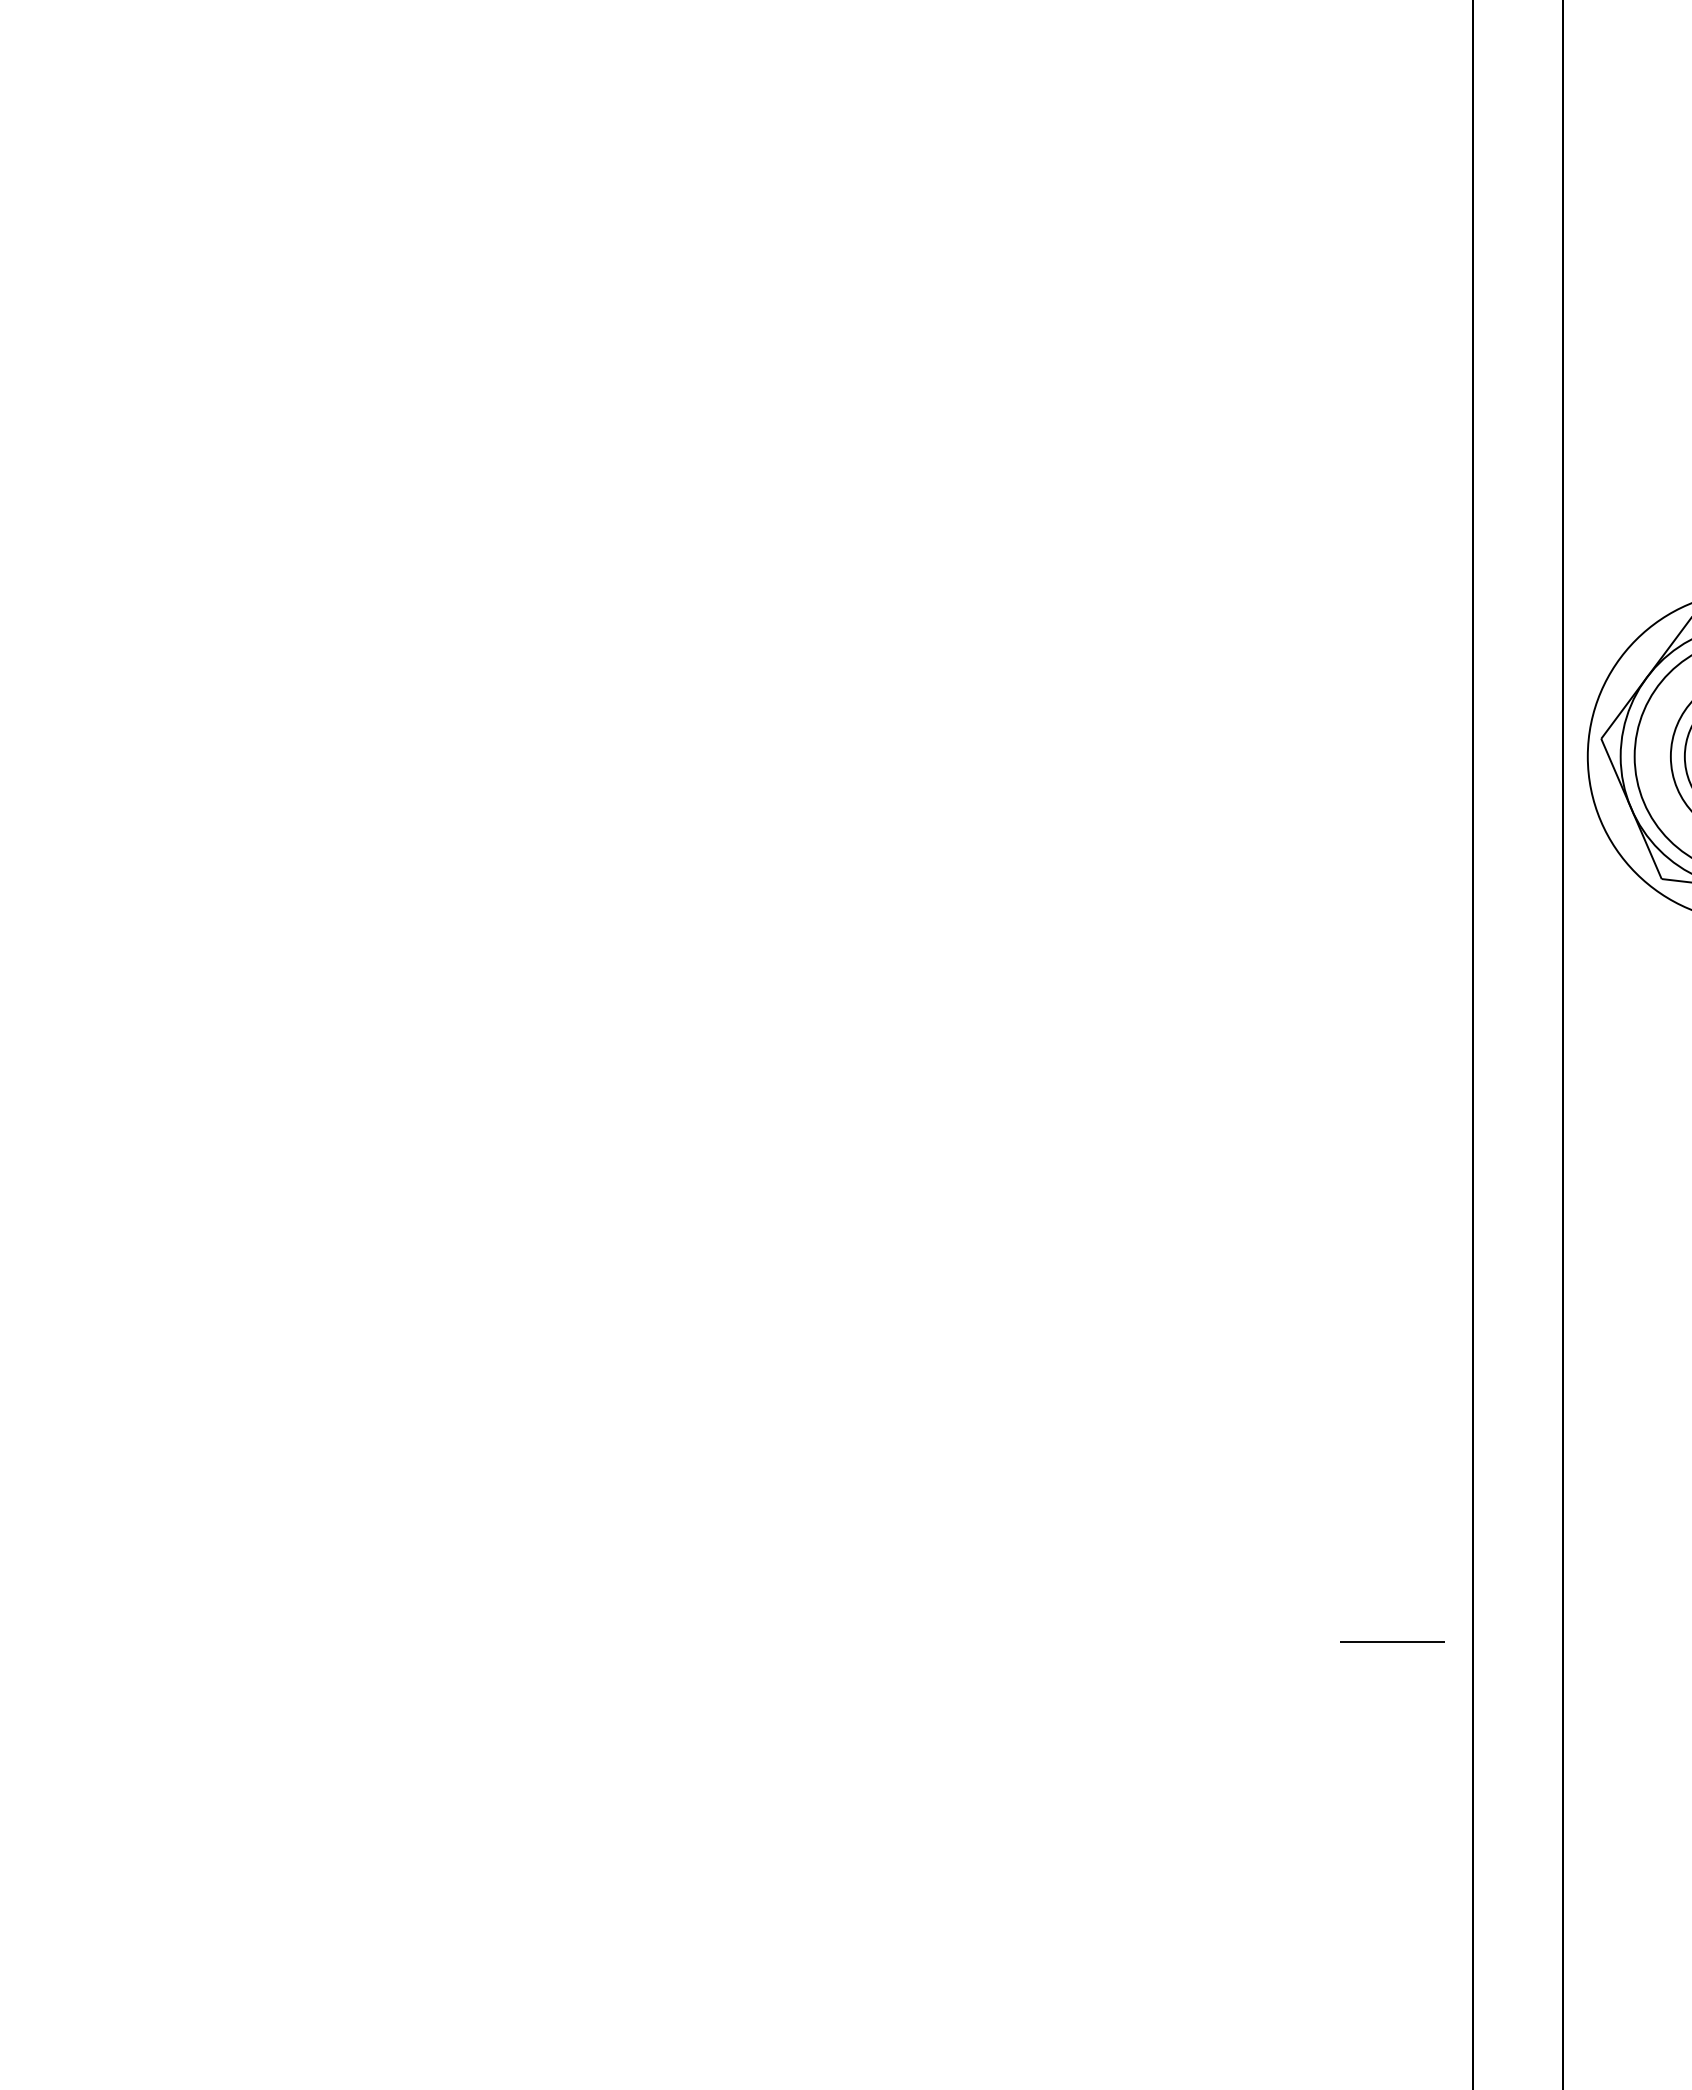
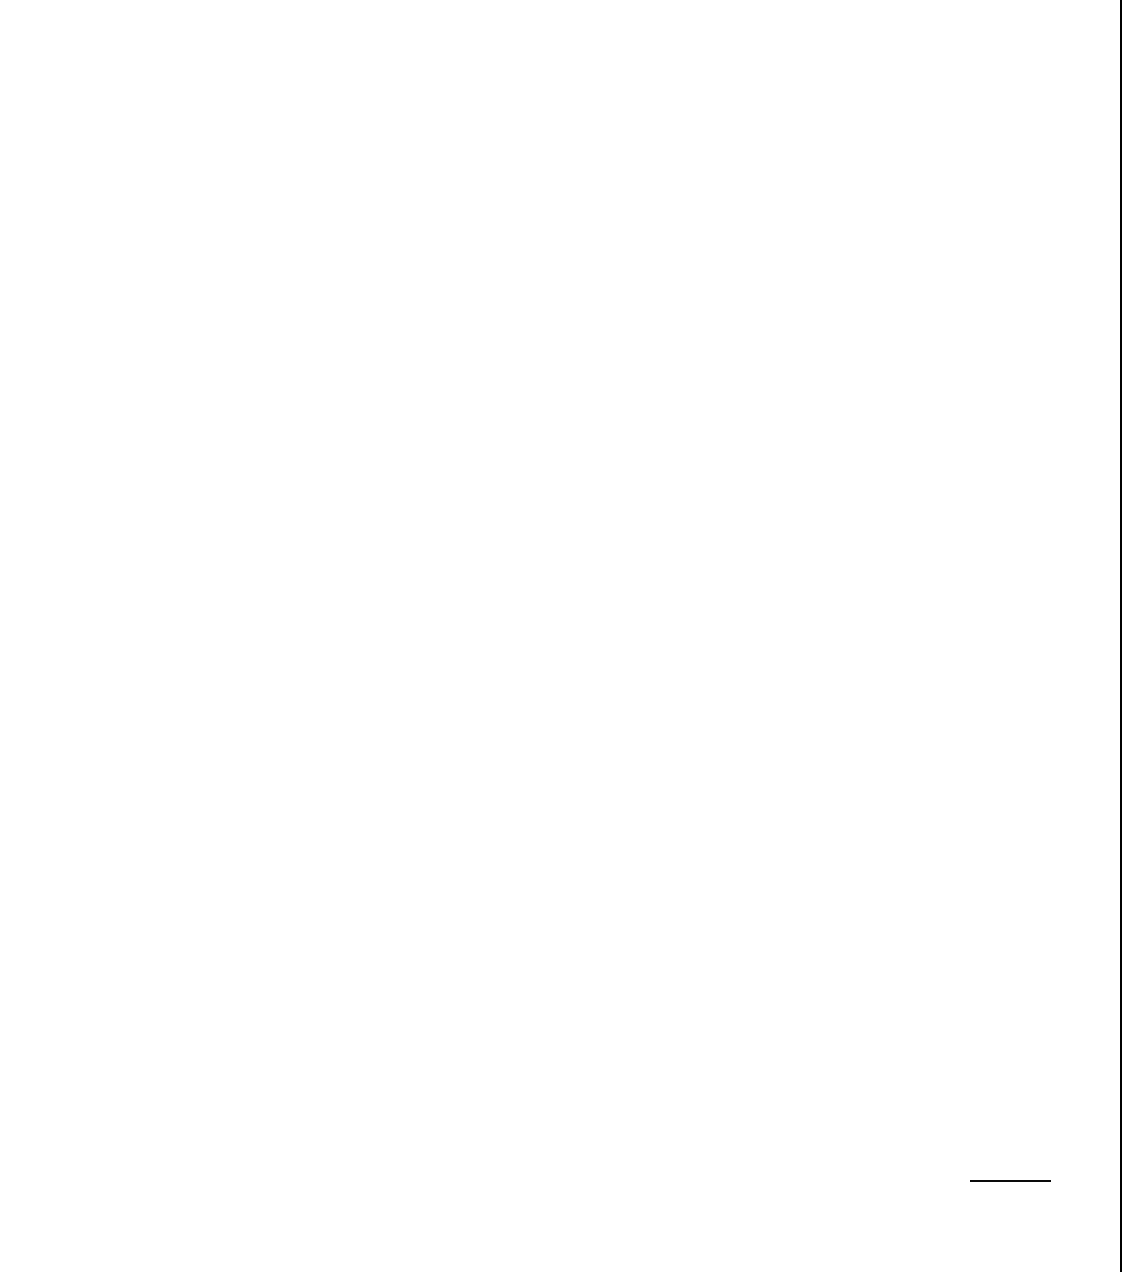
line: (1392, 1641) -> (1010, 1180), moved

